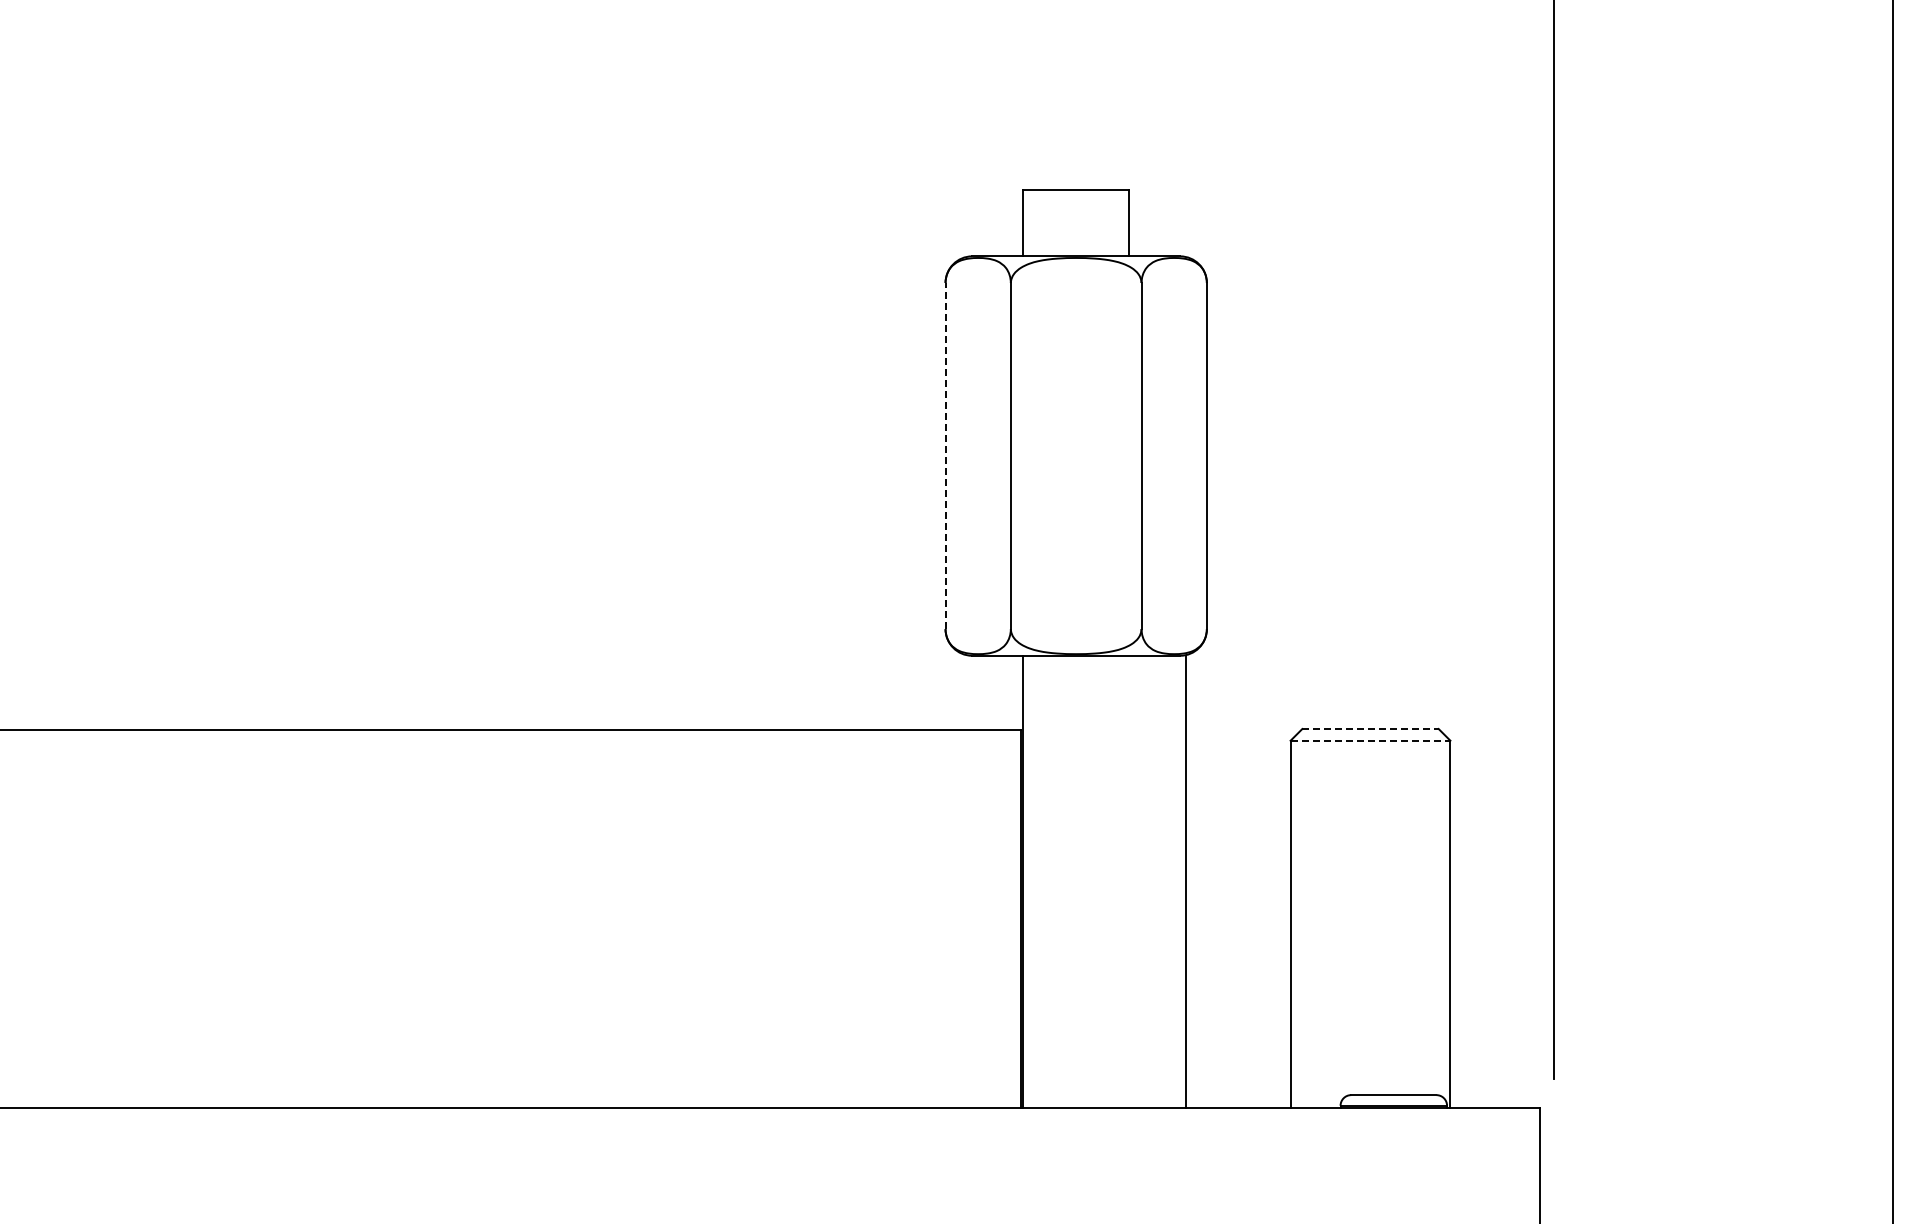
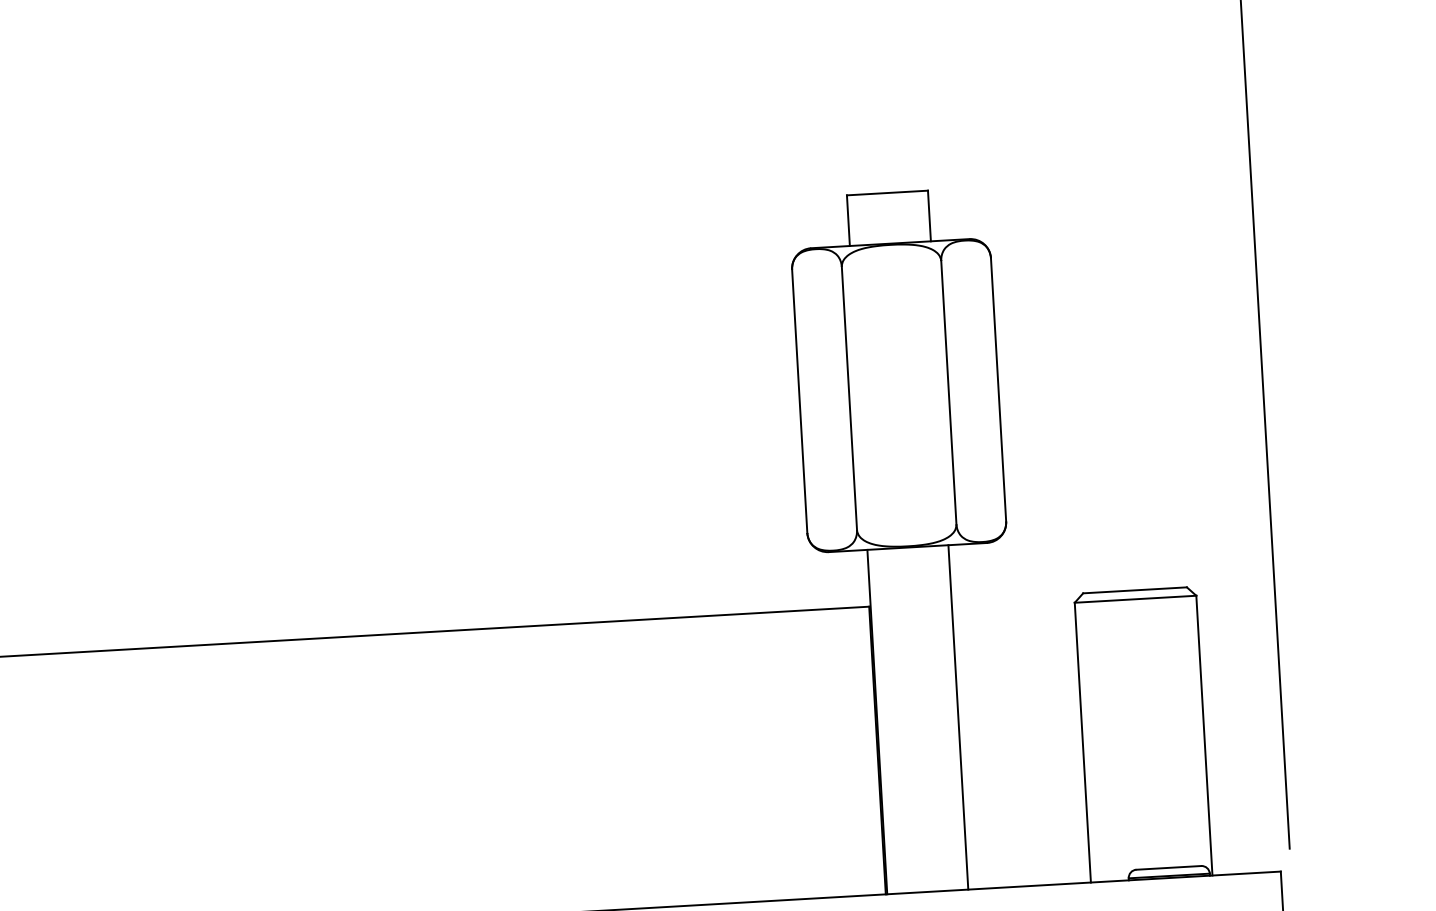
line: (945, 455) -> (799, 400), dashed -> solid
line: (1371, 728) -> (1135, 589), dashed -> solid
line: (1370, 740) -> (1135, 599), dashed -> solid
line: (1186, 881) -> (958, 716), moved

